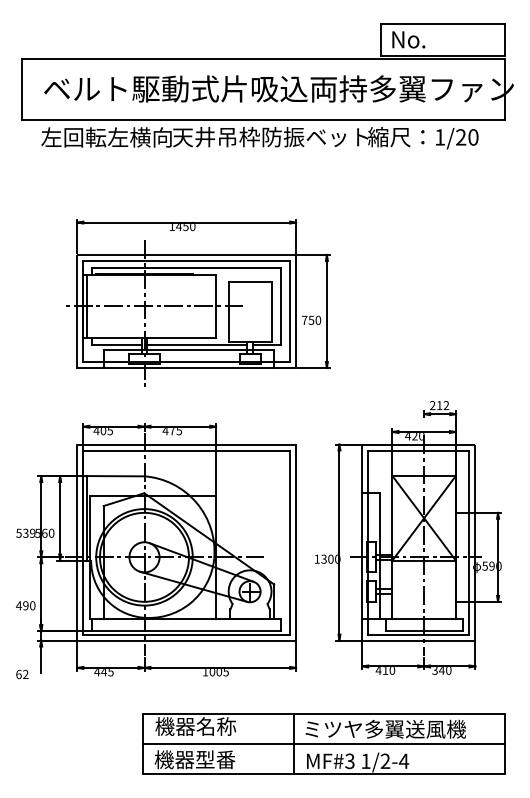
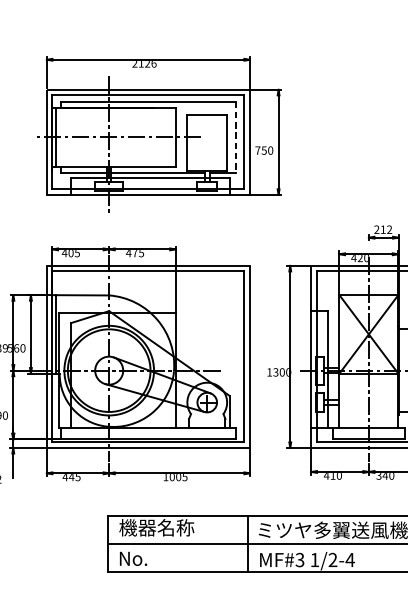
text: (182, 226) -> (144, 63), 1450 -> 2126
line: (281, 306) -> (236, 137), solid -> dashed
text: (194, 759) -> (155, 558), 機器型番 -> No.

